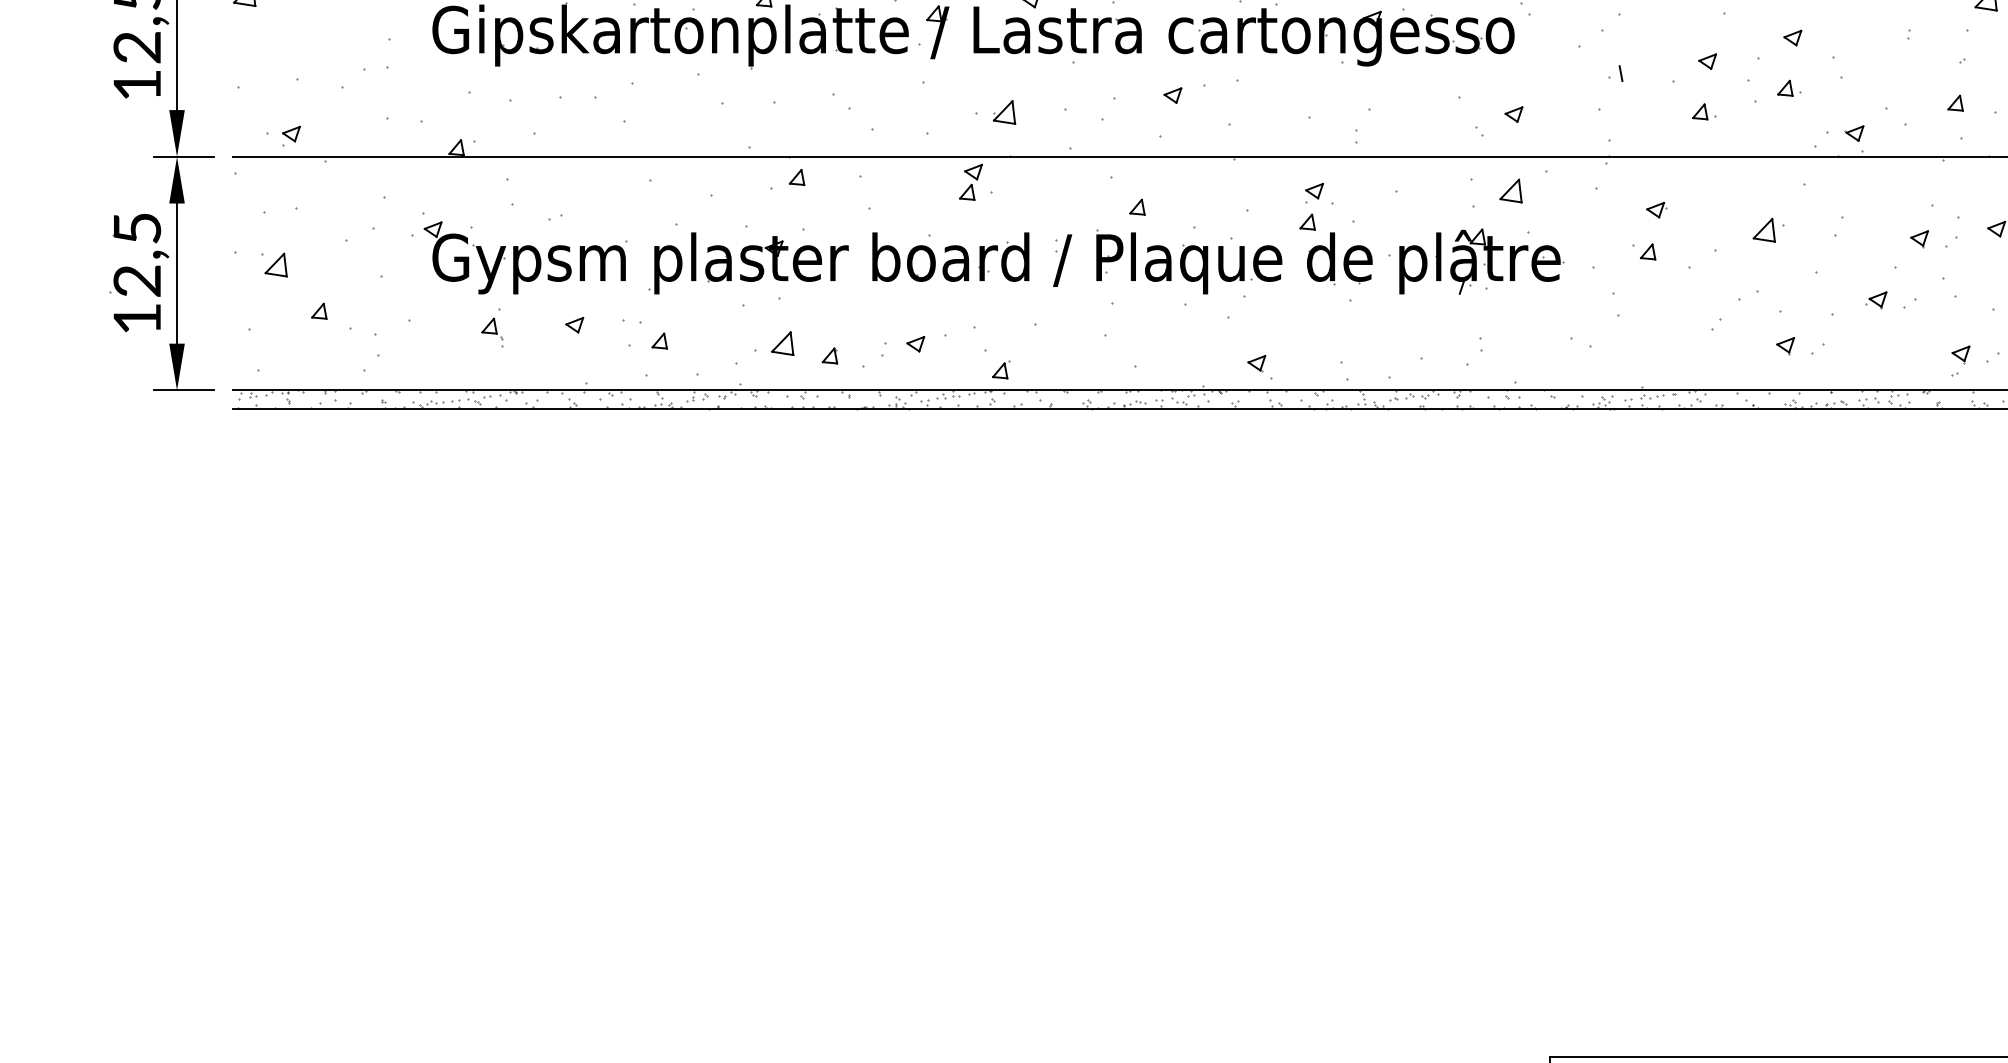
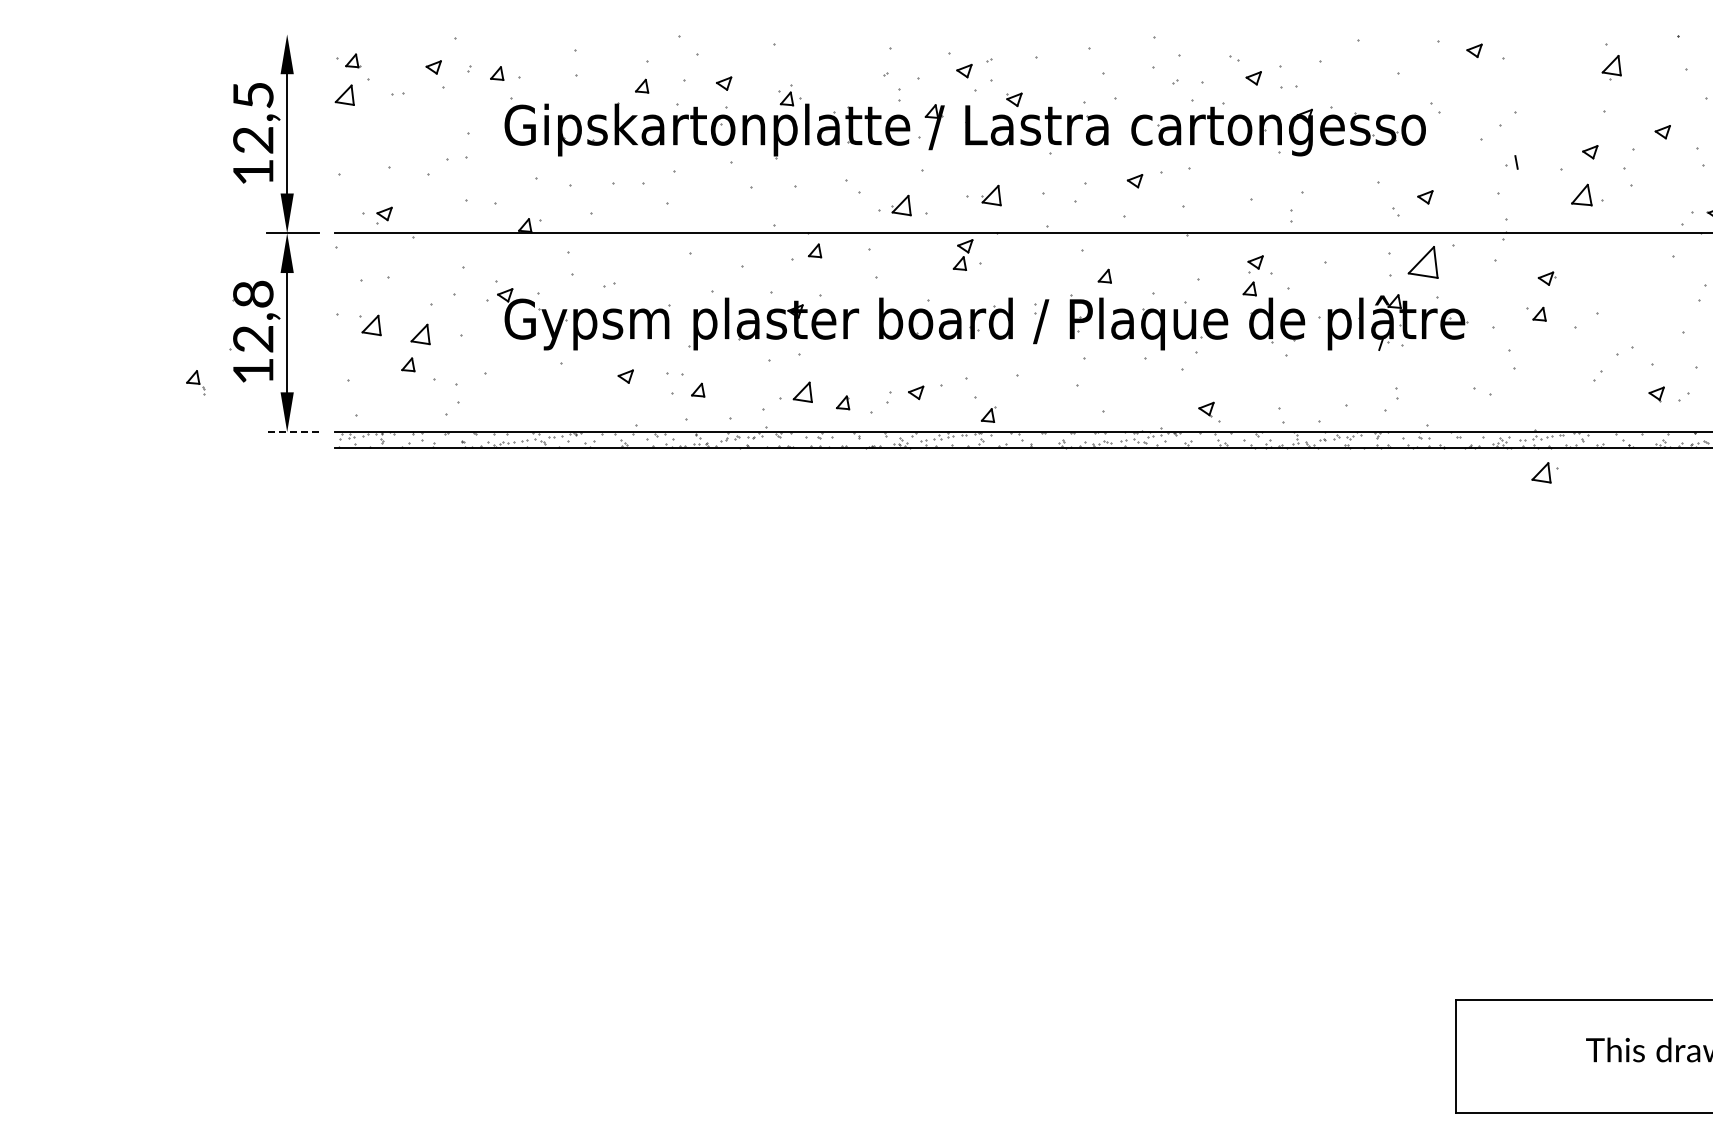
part: (1788, 87) -> (1659, 174), removed
part: (1704, 111) -> (1587, 194), size x1.6
part: (898, 124) -> (901, 205), added
part: (1510, 191) -> (1422, 262), size x1.6
text: (137, 227) -> (253, 293), 12,5 -> 12,8
part: (1767, 229) -> (1544, 472), moved
part: (333, 275) -> (420, 334), added
part: (492, 332) -> (195, 382), moved
line: (184, 390) -> (293, 432), solid -> dashed

